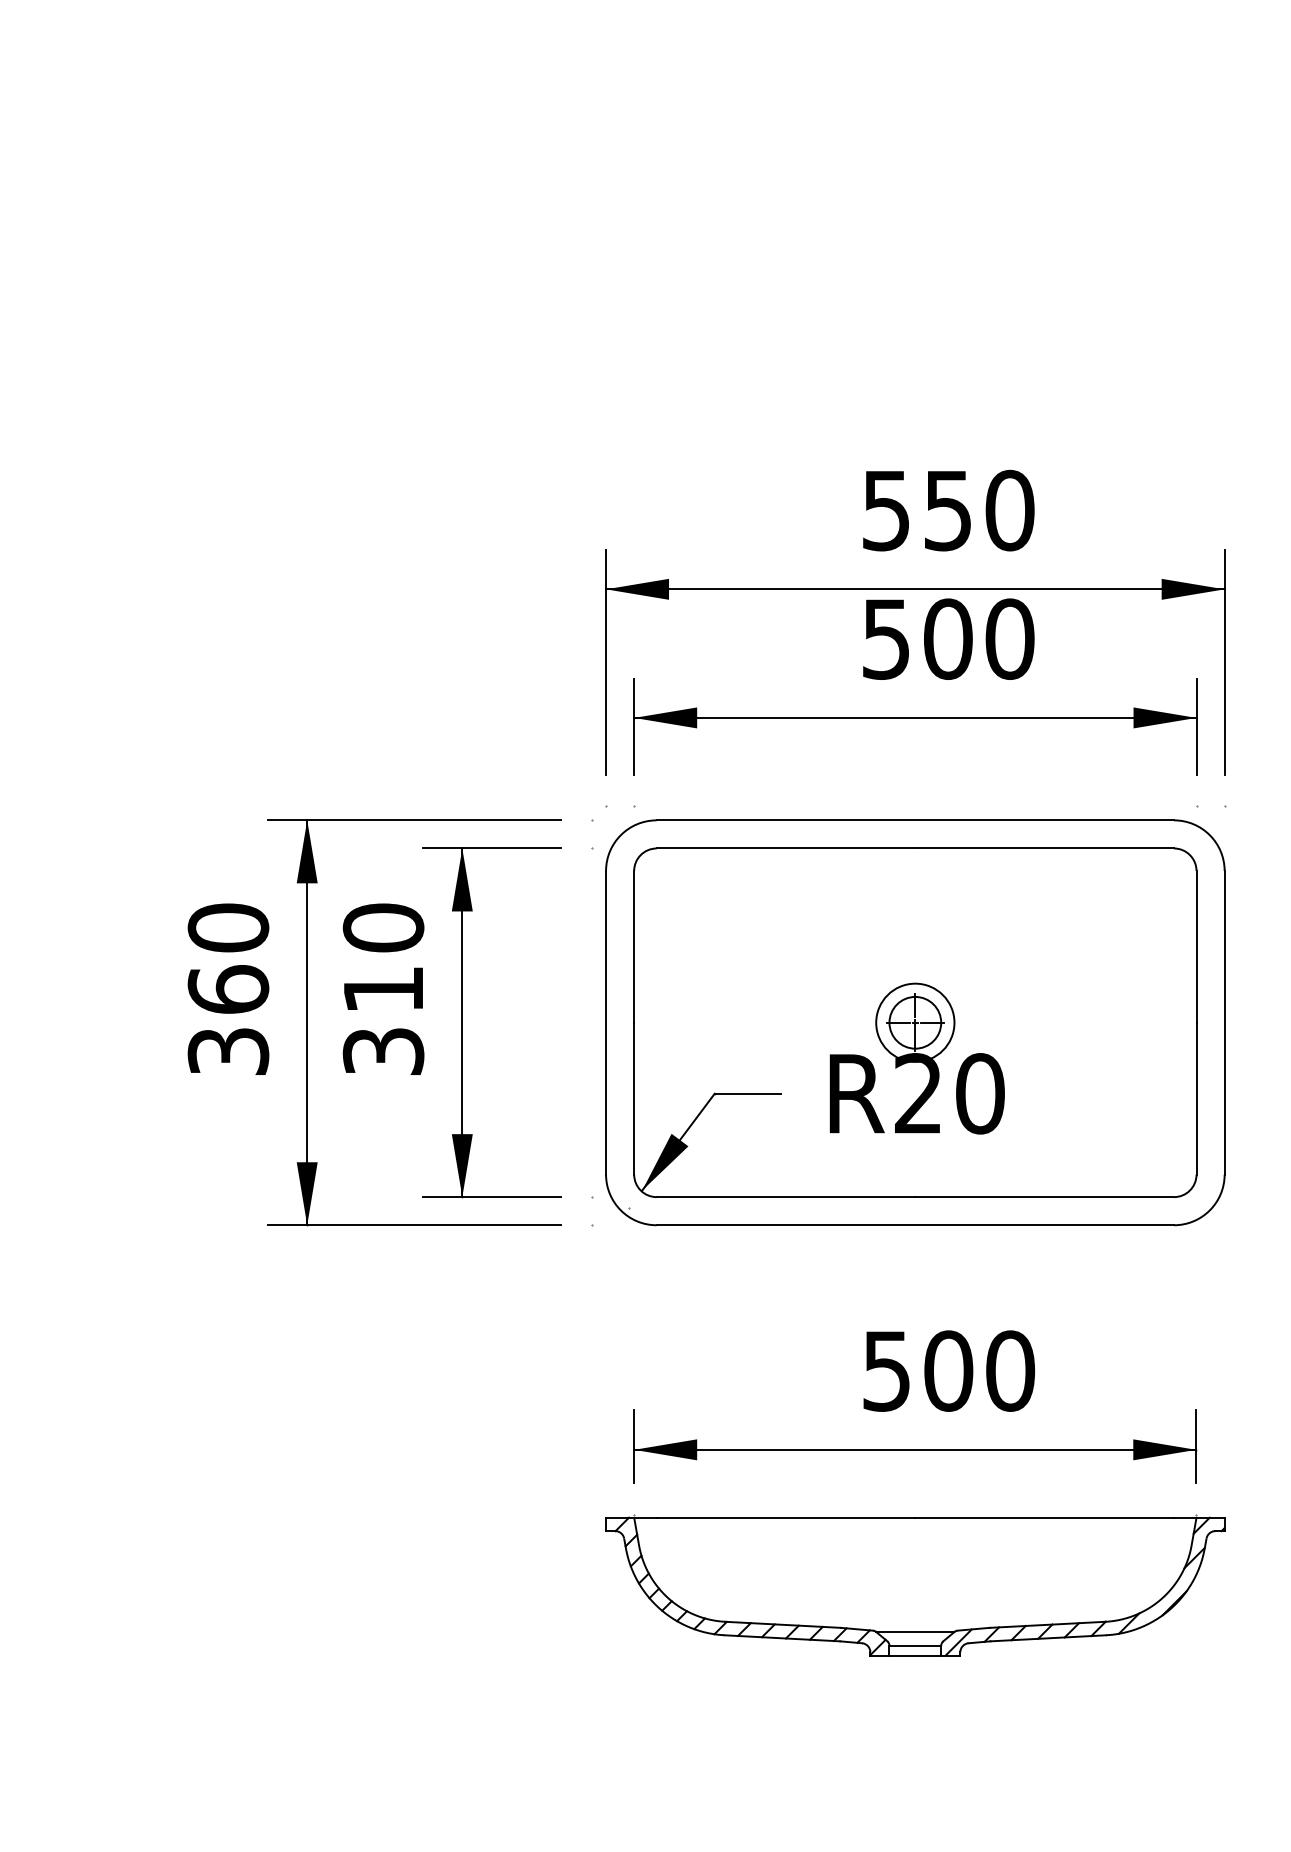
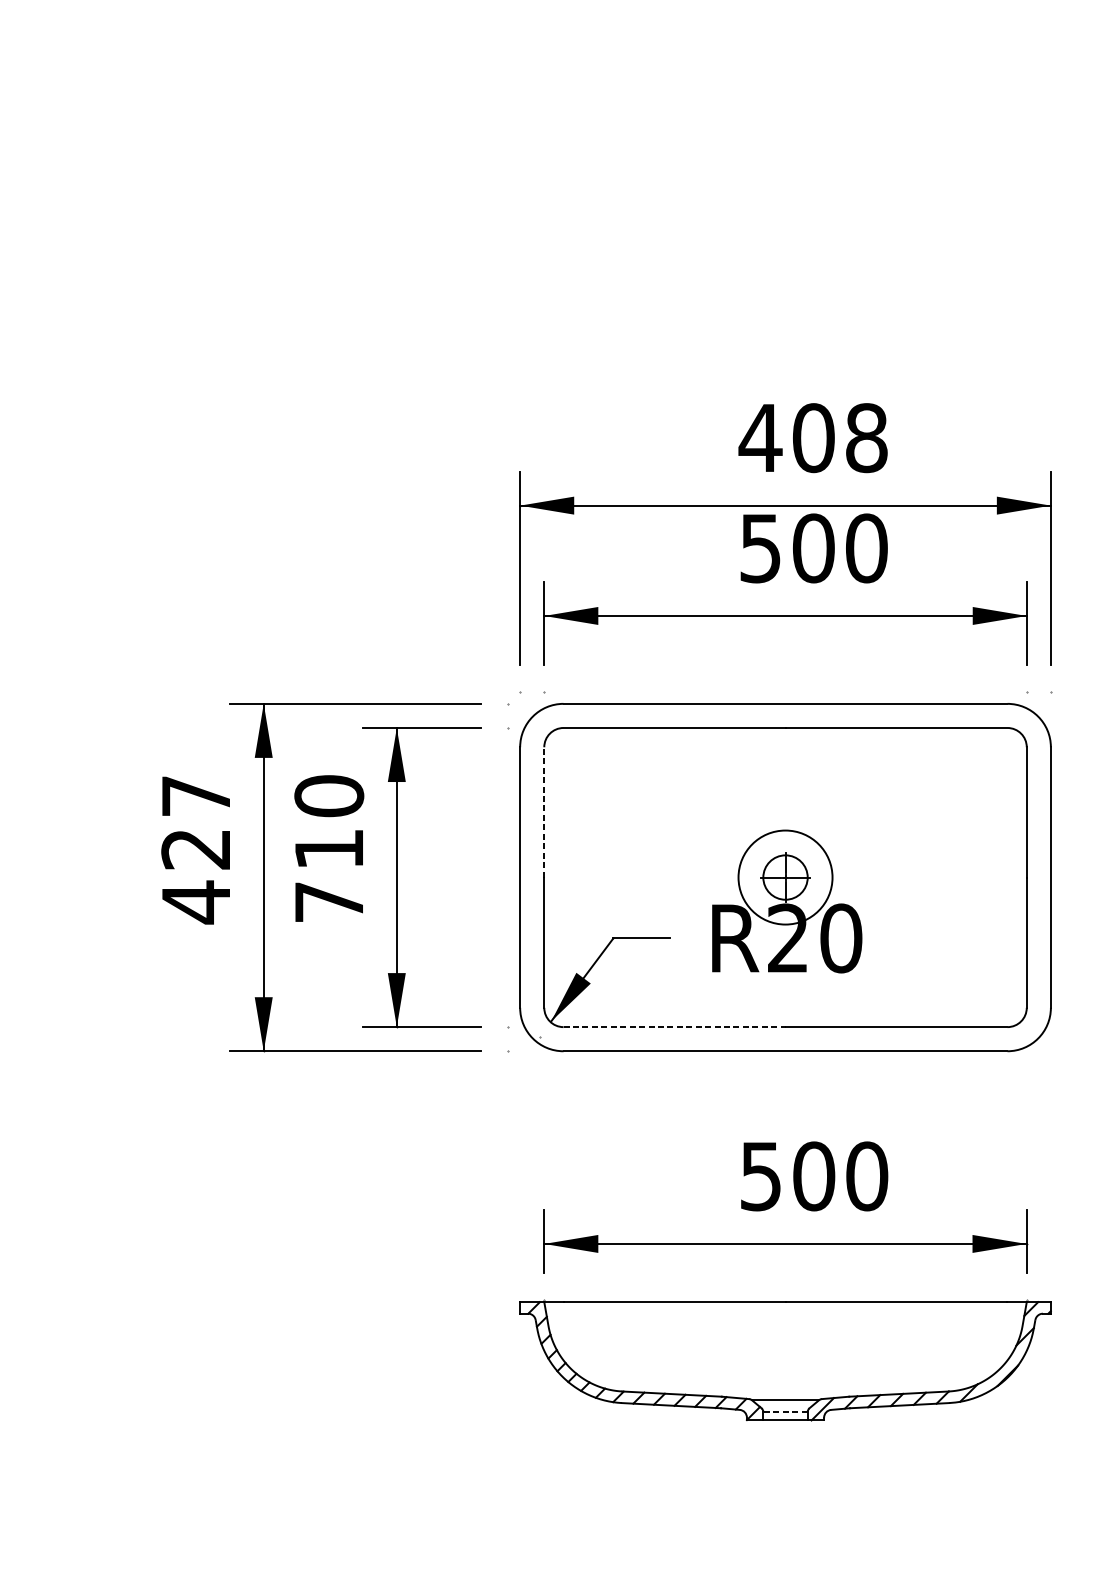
text: (947, 510) -> (813, 438), 550 -> 408
line: (634, 946) -> (544, 812), solid -> dashed
text: (228, 990) -> (196, 849), 360 -> 427
circle: (915, 1022) -> (785, 877), size x1.4
text: (383, 1051) -> (329, 902), 310 -> 710
line: (786, 1197) -> (674, 1027), solid -> dashed
line: (915, 1645) -> (785, 1411), solid -> dashed

